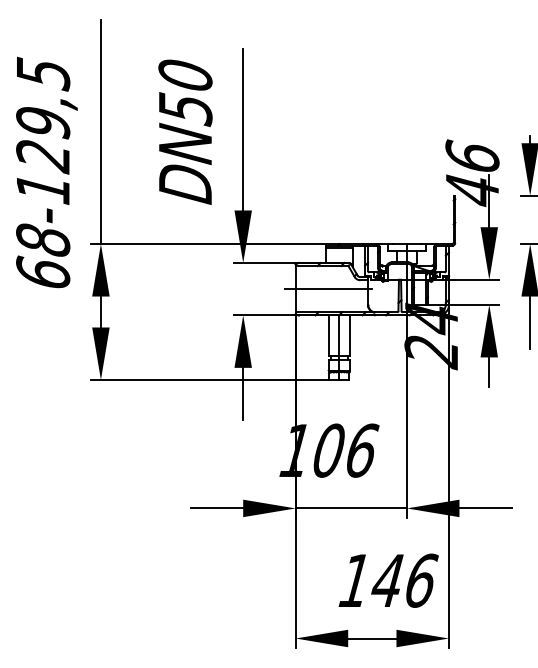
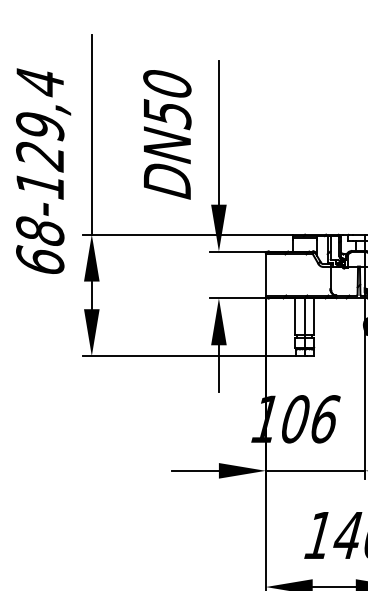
text: (43, 73) -> (40, 82), 68-129,5 -> 68-129,4
line: (328, 289) -> (295, 275), removed

